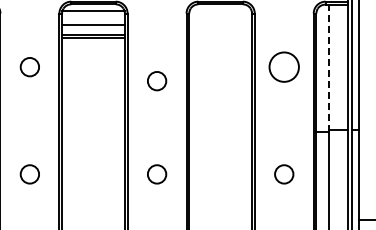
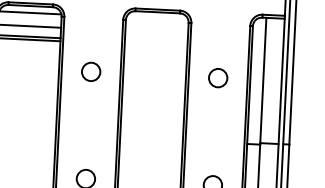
circle: (284, 66) -> (218, 77), size x0.62
line: (329, 67) -> (263, 80), dashed -> solid
circle: (157, 81) -> (91, 72), moved

